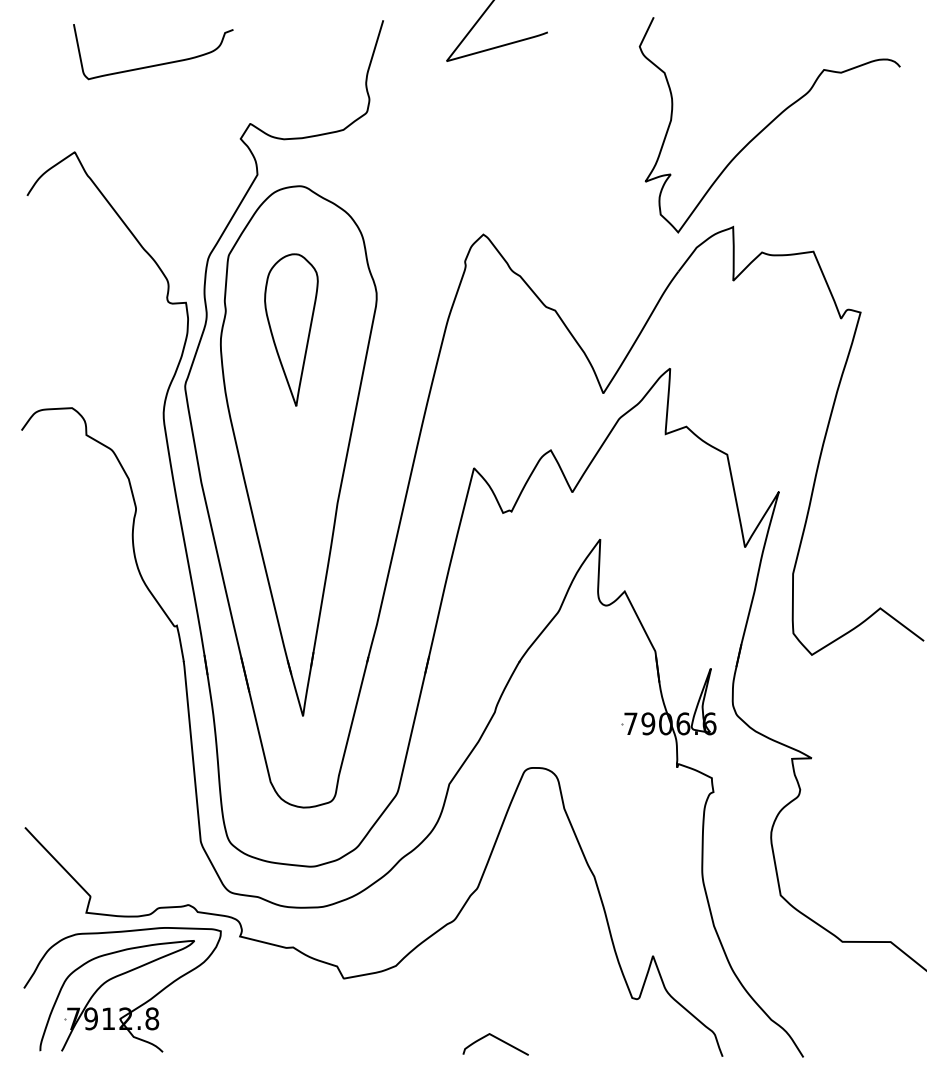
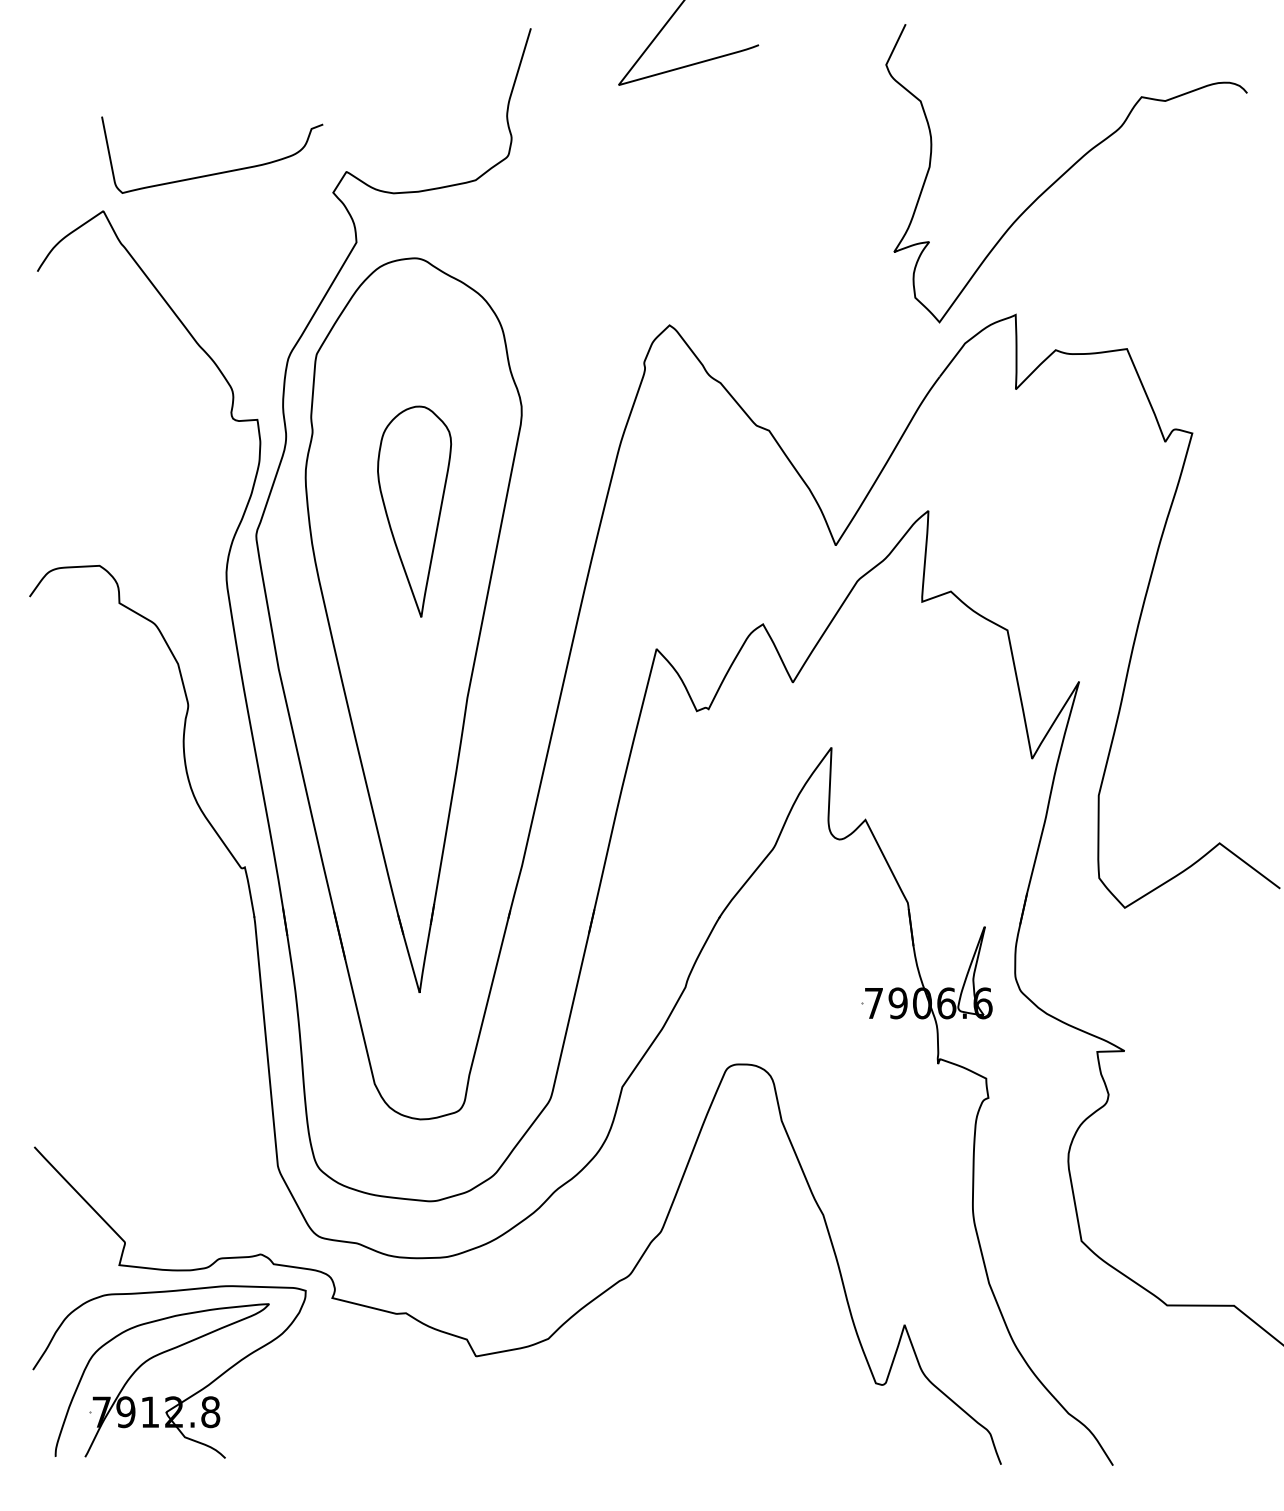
curve: (157, 64) -> (217, 172), moved
part: (291, 329) -> (414, 511), moved
curve: (497, 1039) -> (689, 1440), removed

